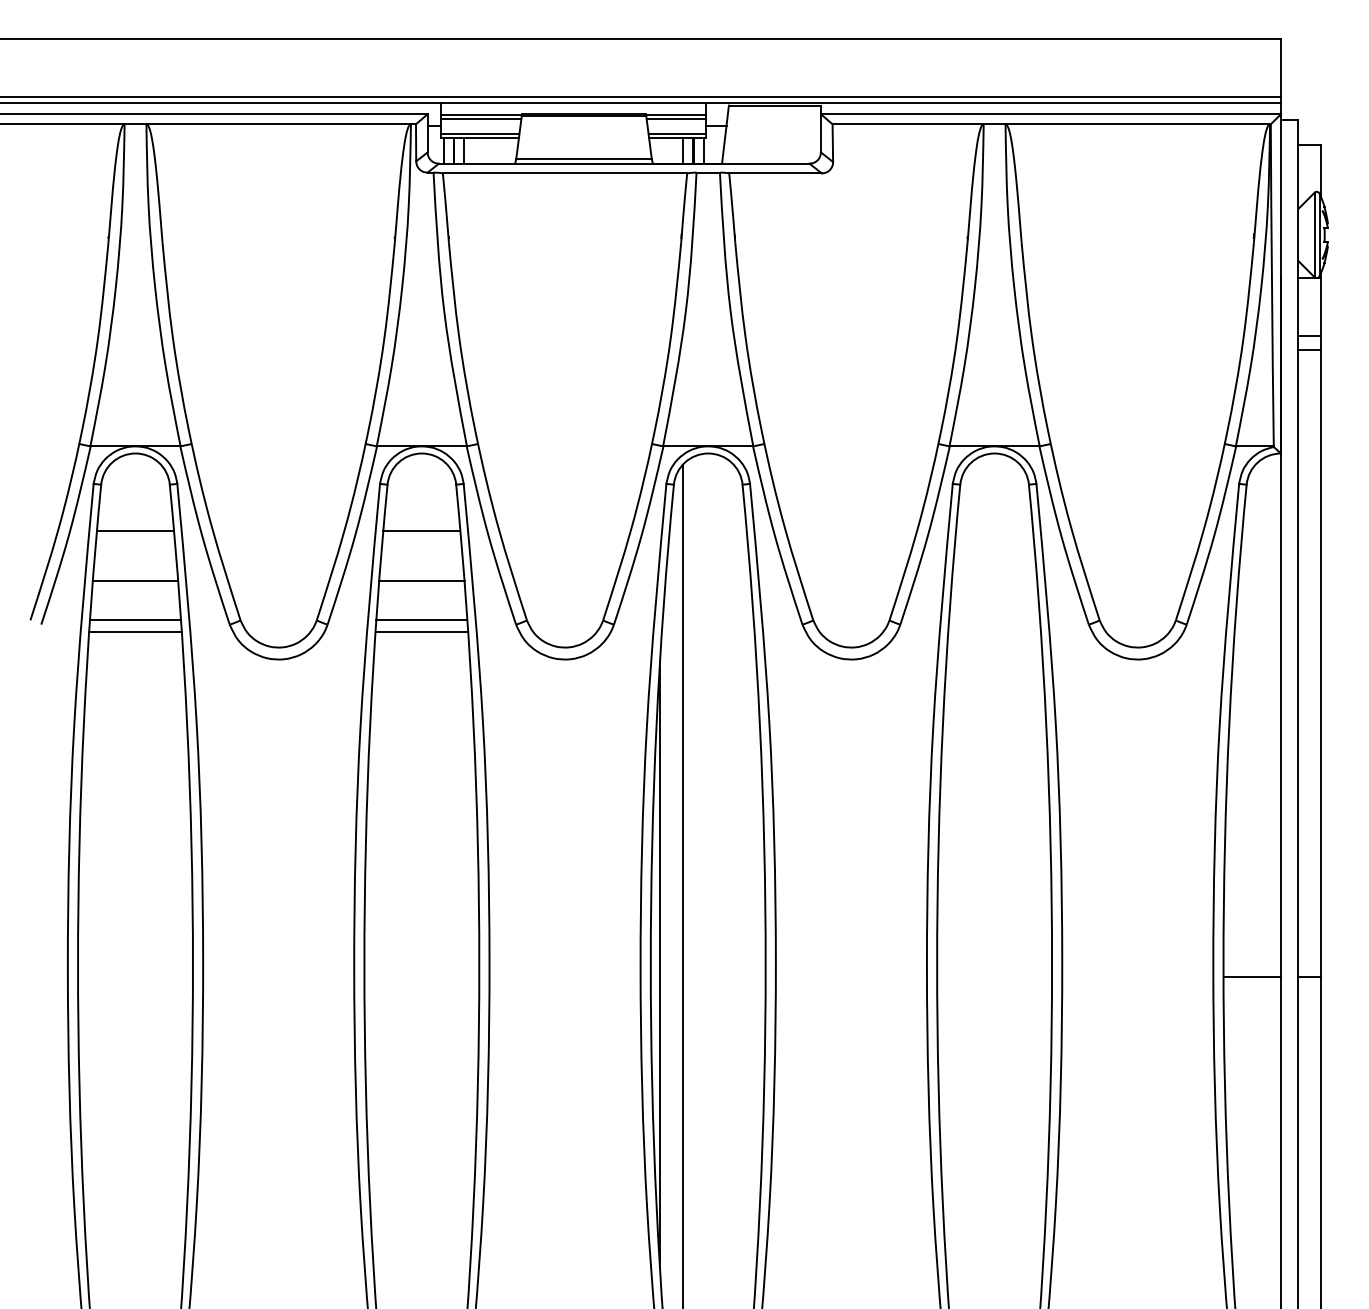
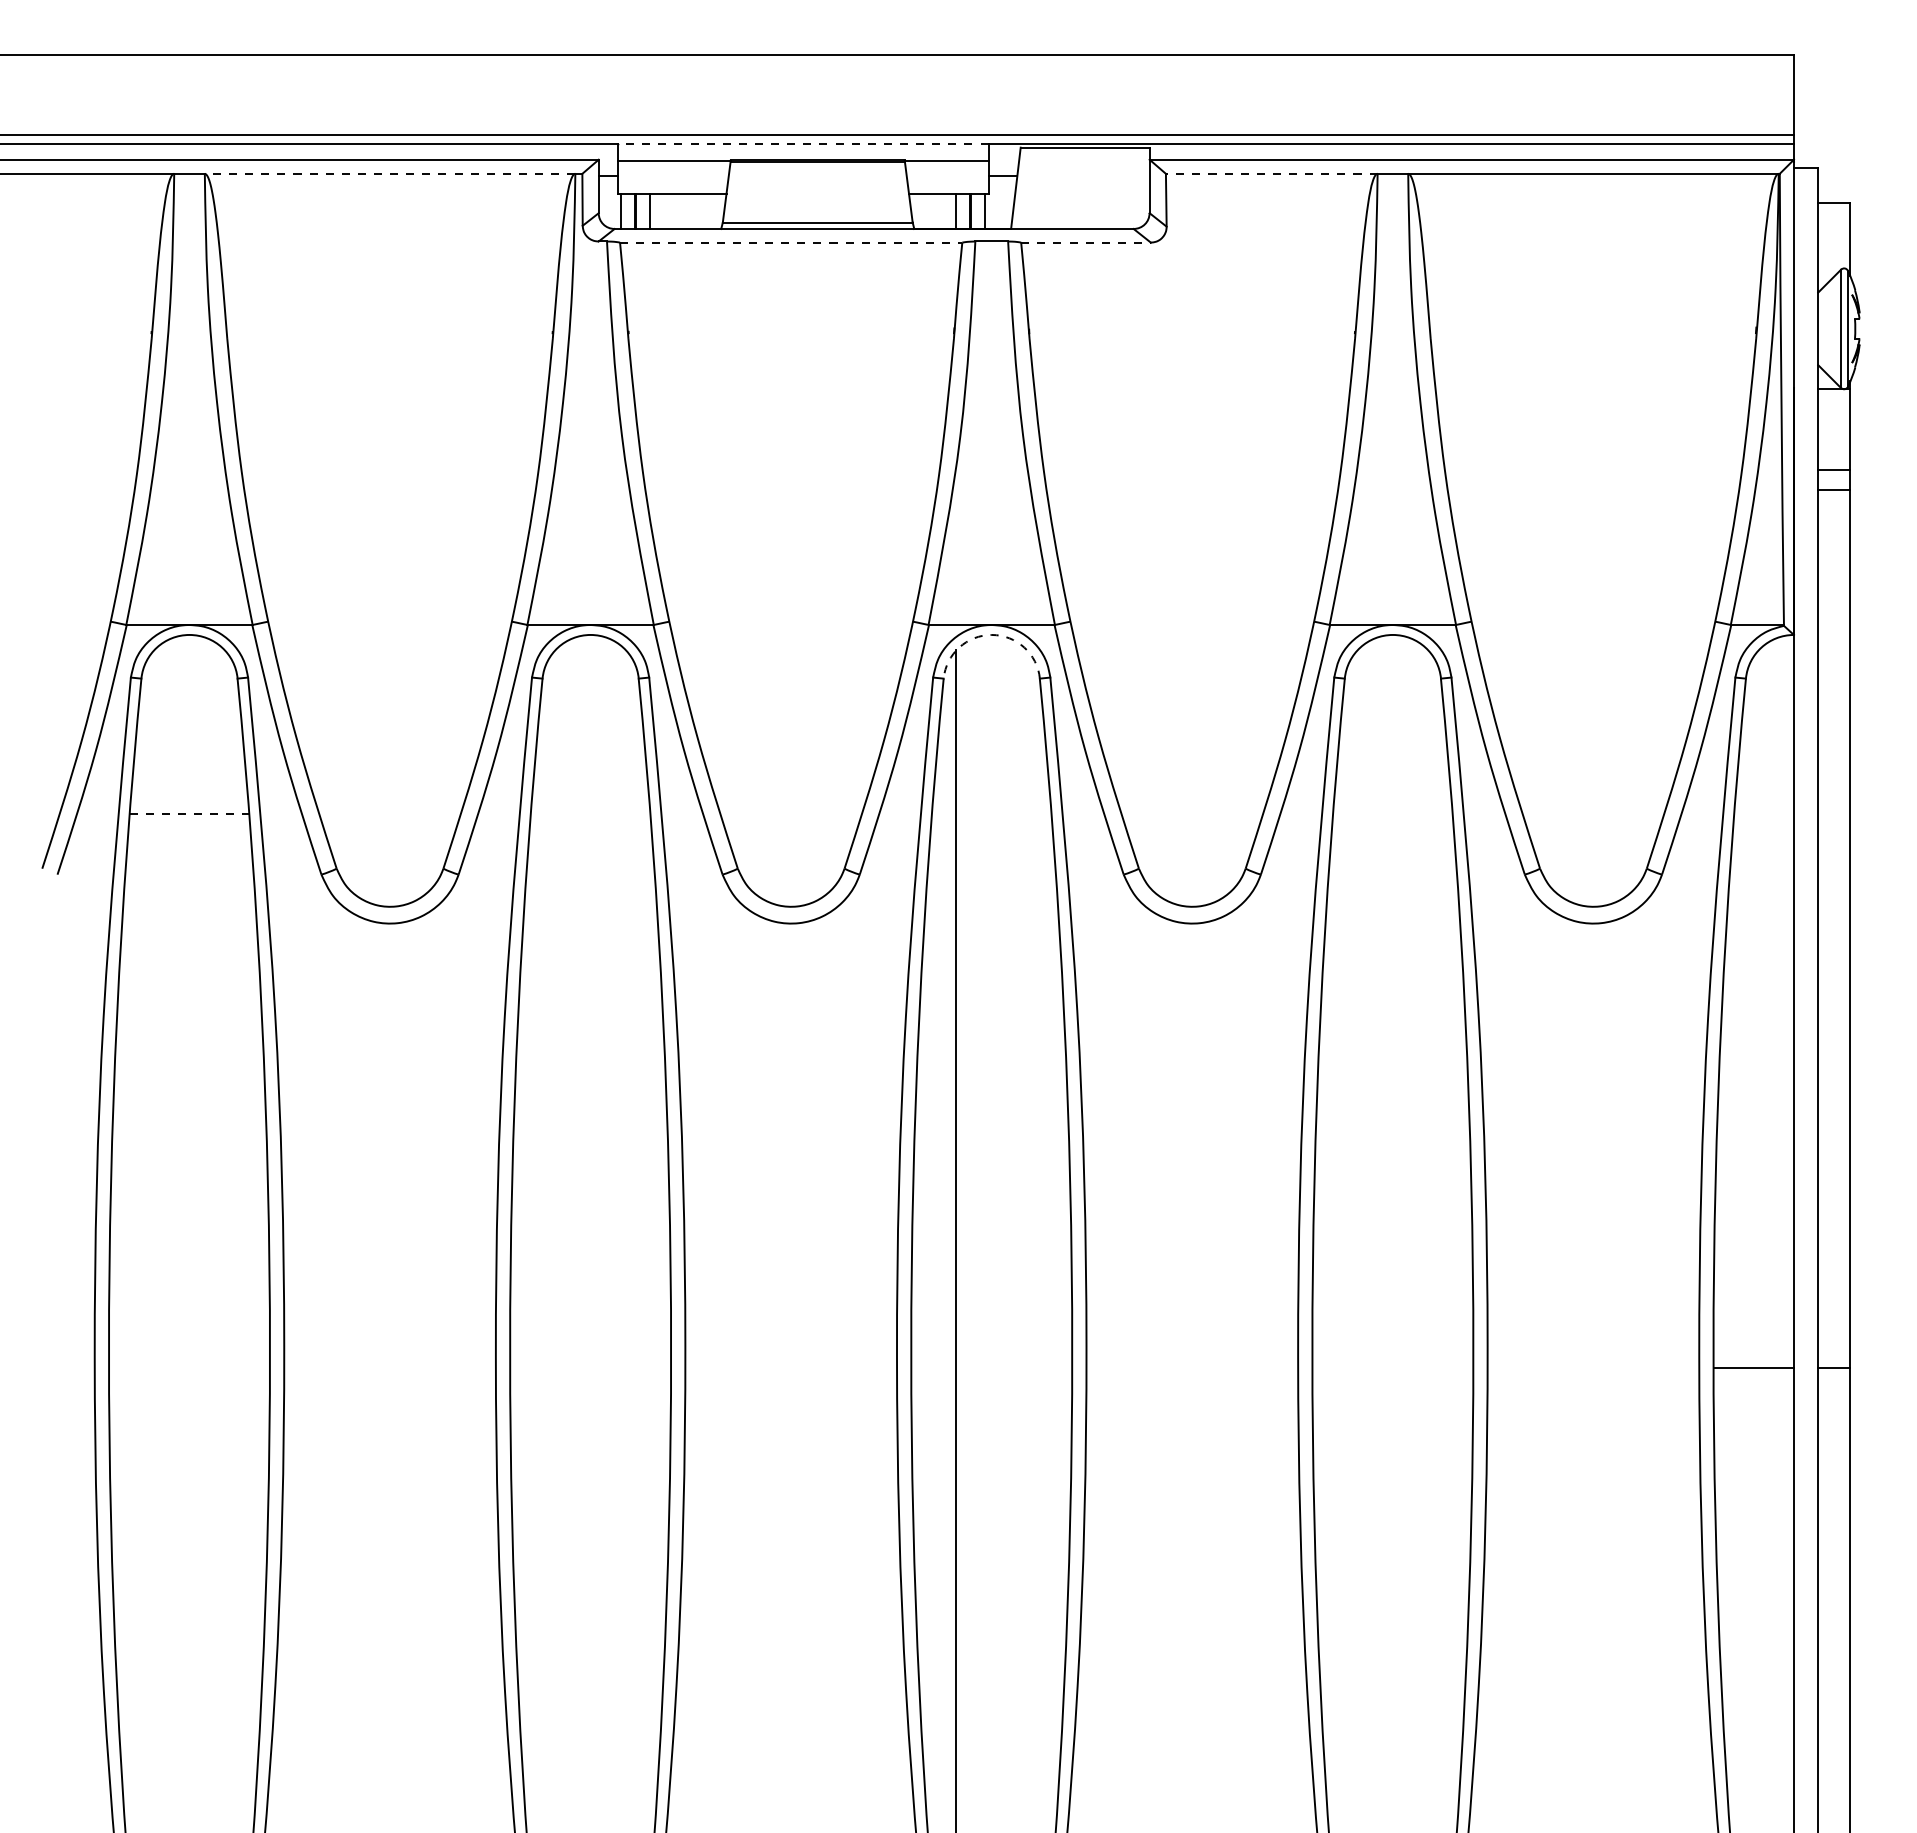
line: (573, 102) -> (802, 143), solid -> dashed
line: (481, 119) -> (674, 166), removed
line: (675, 119) -> (946, 166), removed
line: (278, 124) -> (389, 173), solid -> dashed
line: (907, 124) -> (1271, 173), solid -> dashed
line: (480, 134) -> (672, 187), removed
line: (677, 134) -> (948, 187), removed
line: (565, 173) -> (791, 242), solid -> dashed
line: (775, 173) -> (1086, 242), solid -> dashed
arc: (708, 453) -> (991, 634), solid -> dashed
line: (135, 530) -> (189, 743), removed
line: (421, 530) -> (590, 743), removed
line: (135, 580) -> (189, 813), solid -> dashed
line: (421, 580) -> (590, 813), removed
line: (135, 620) -> (189, 868), removed
line: (421, 620) -> (590, 868), removed
line: (135, 631) -> (189, 884), removed
line: (421, 631) -> (590, 884), removed
line: (660, 965) -> (924, 1351), removed

